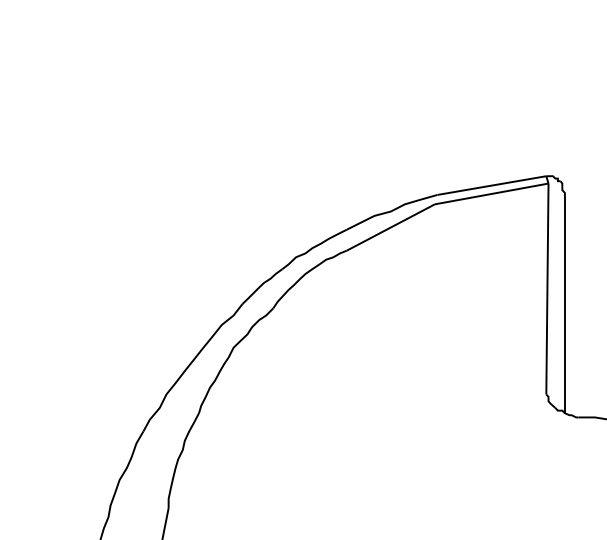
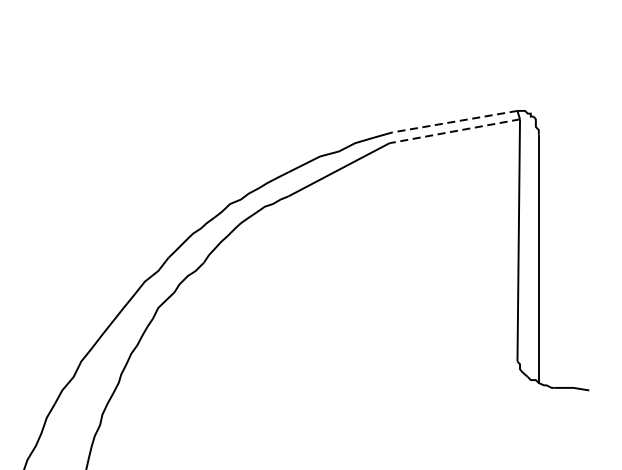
line: (491, 185) -> (454, 121), solid -> dashed
line: (491, 193) -> (454, 130), solid -> dashed

